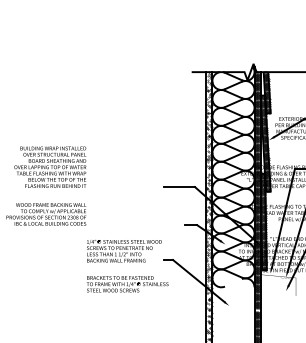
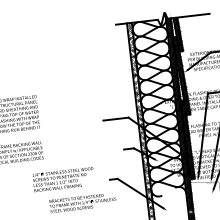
text: (124, 251) -> (63, 179), moved

